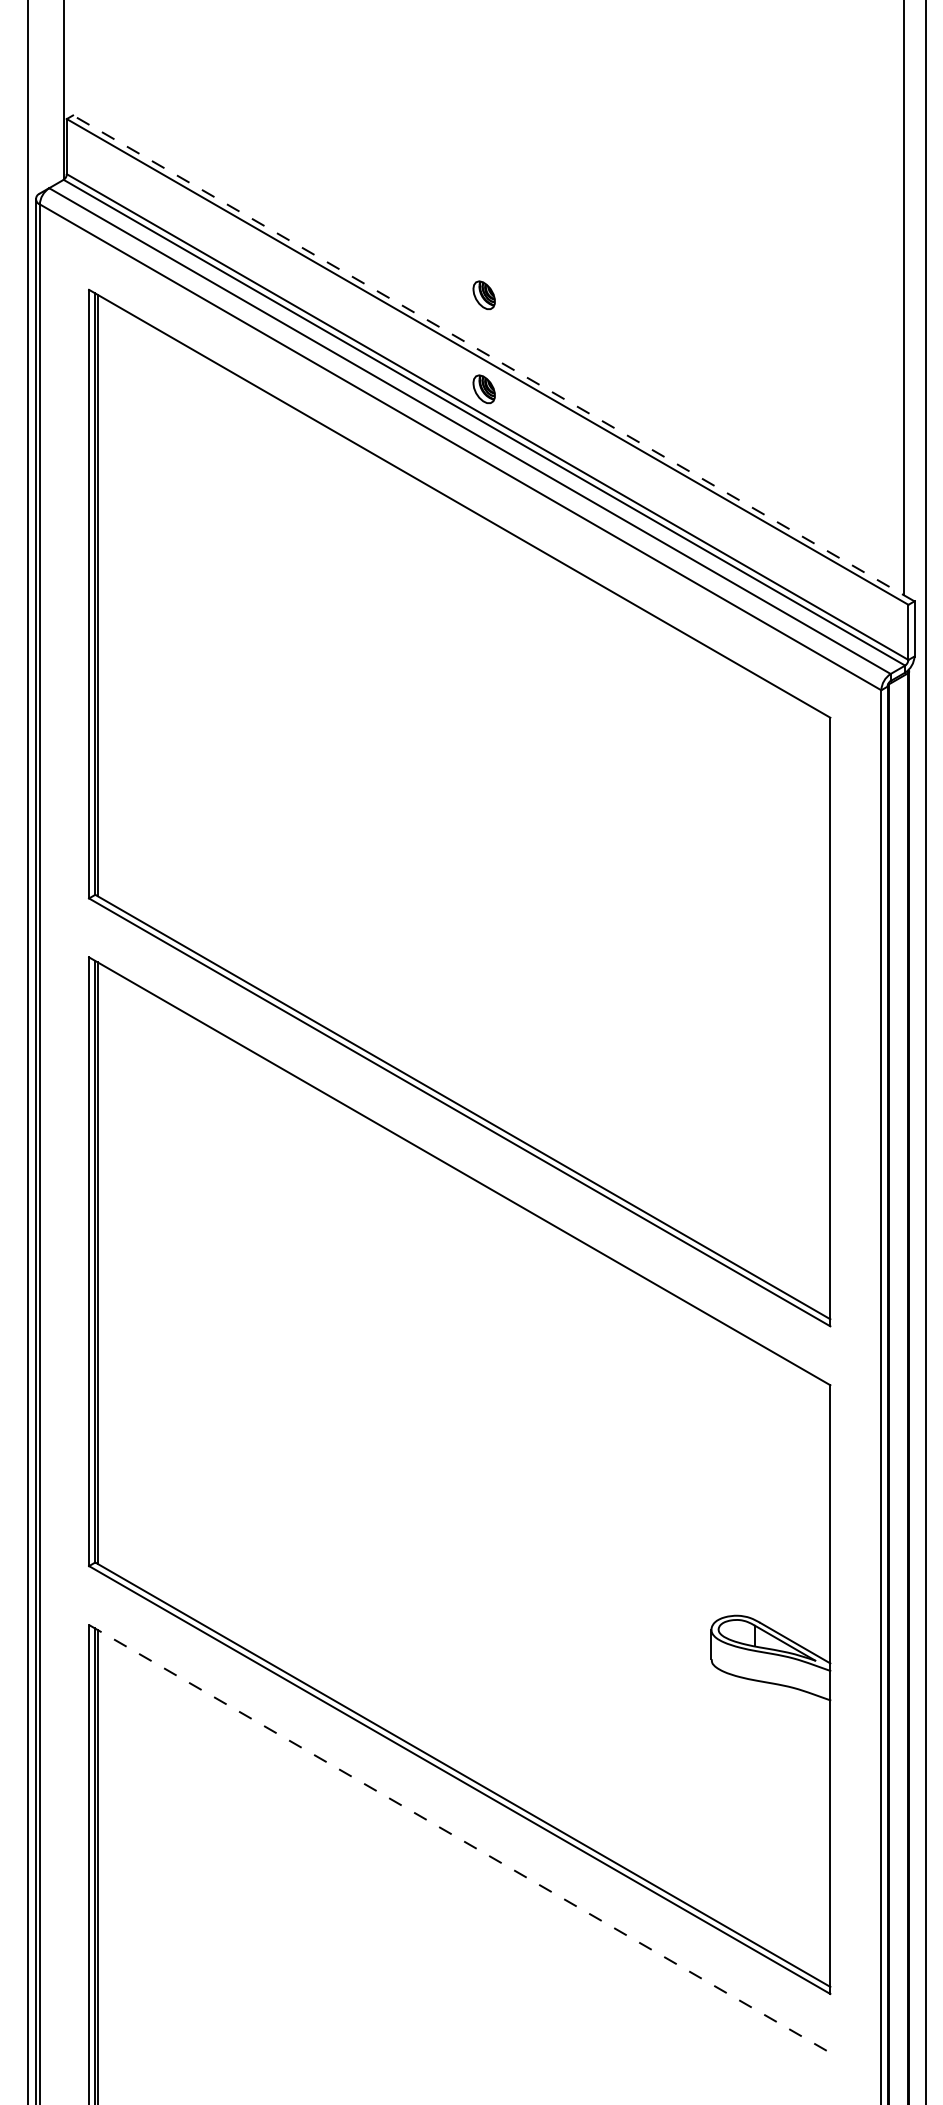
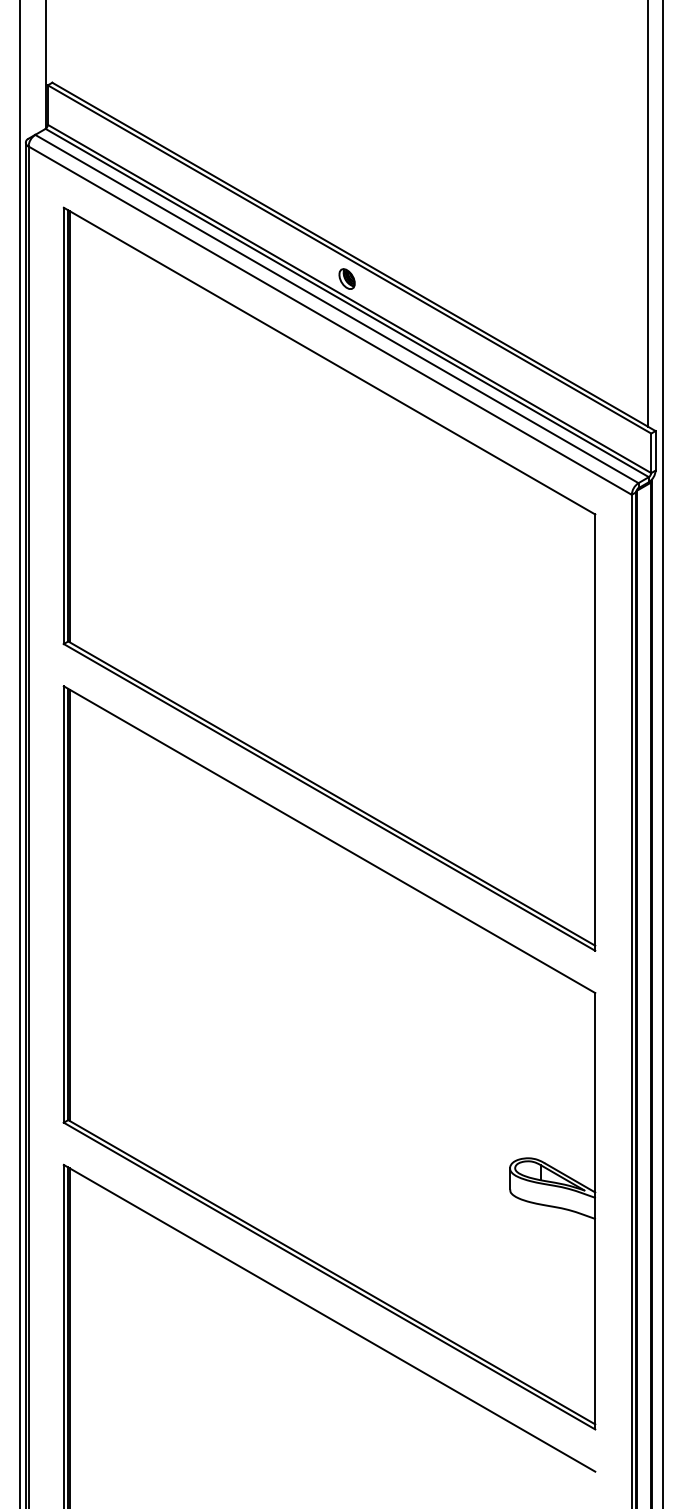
part: (483, 294) -> (346, 211), removed
line: (493, 358) -> (353, 256), dashed -> solid
line: (459, 1838) -> (329, 1317), dashed -> solid

